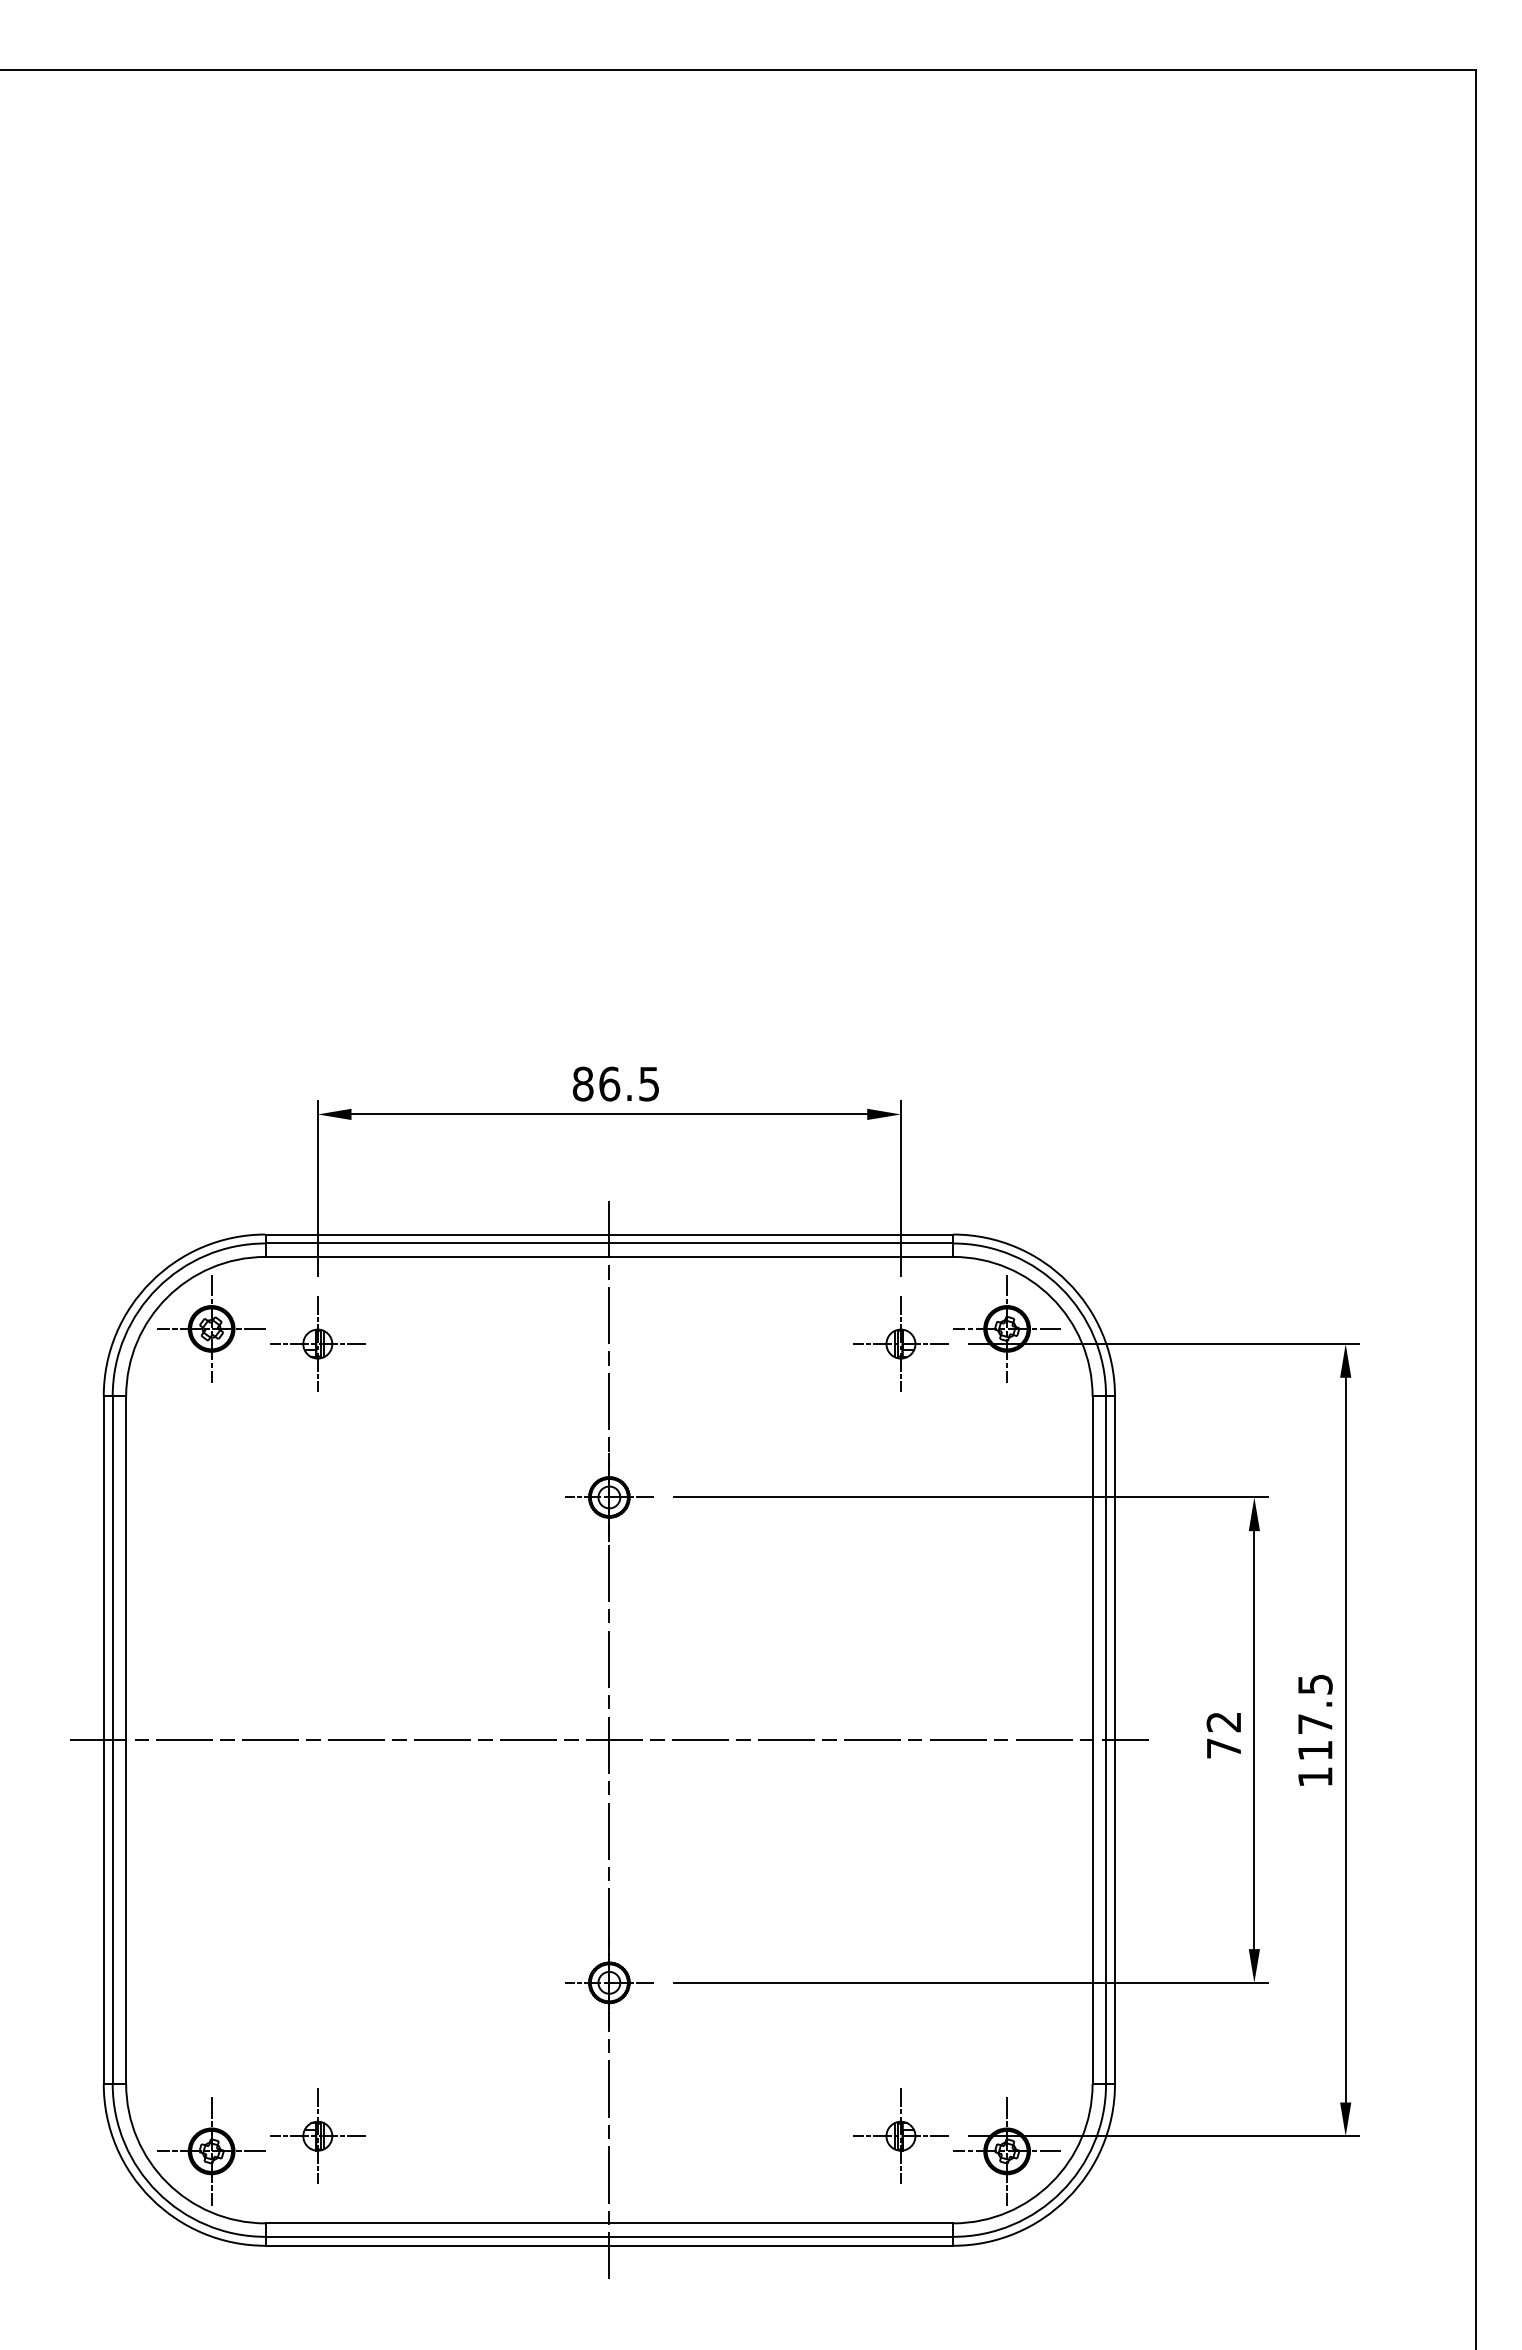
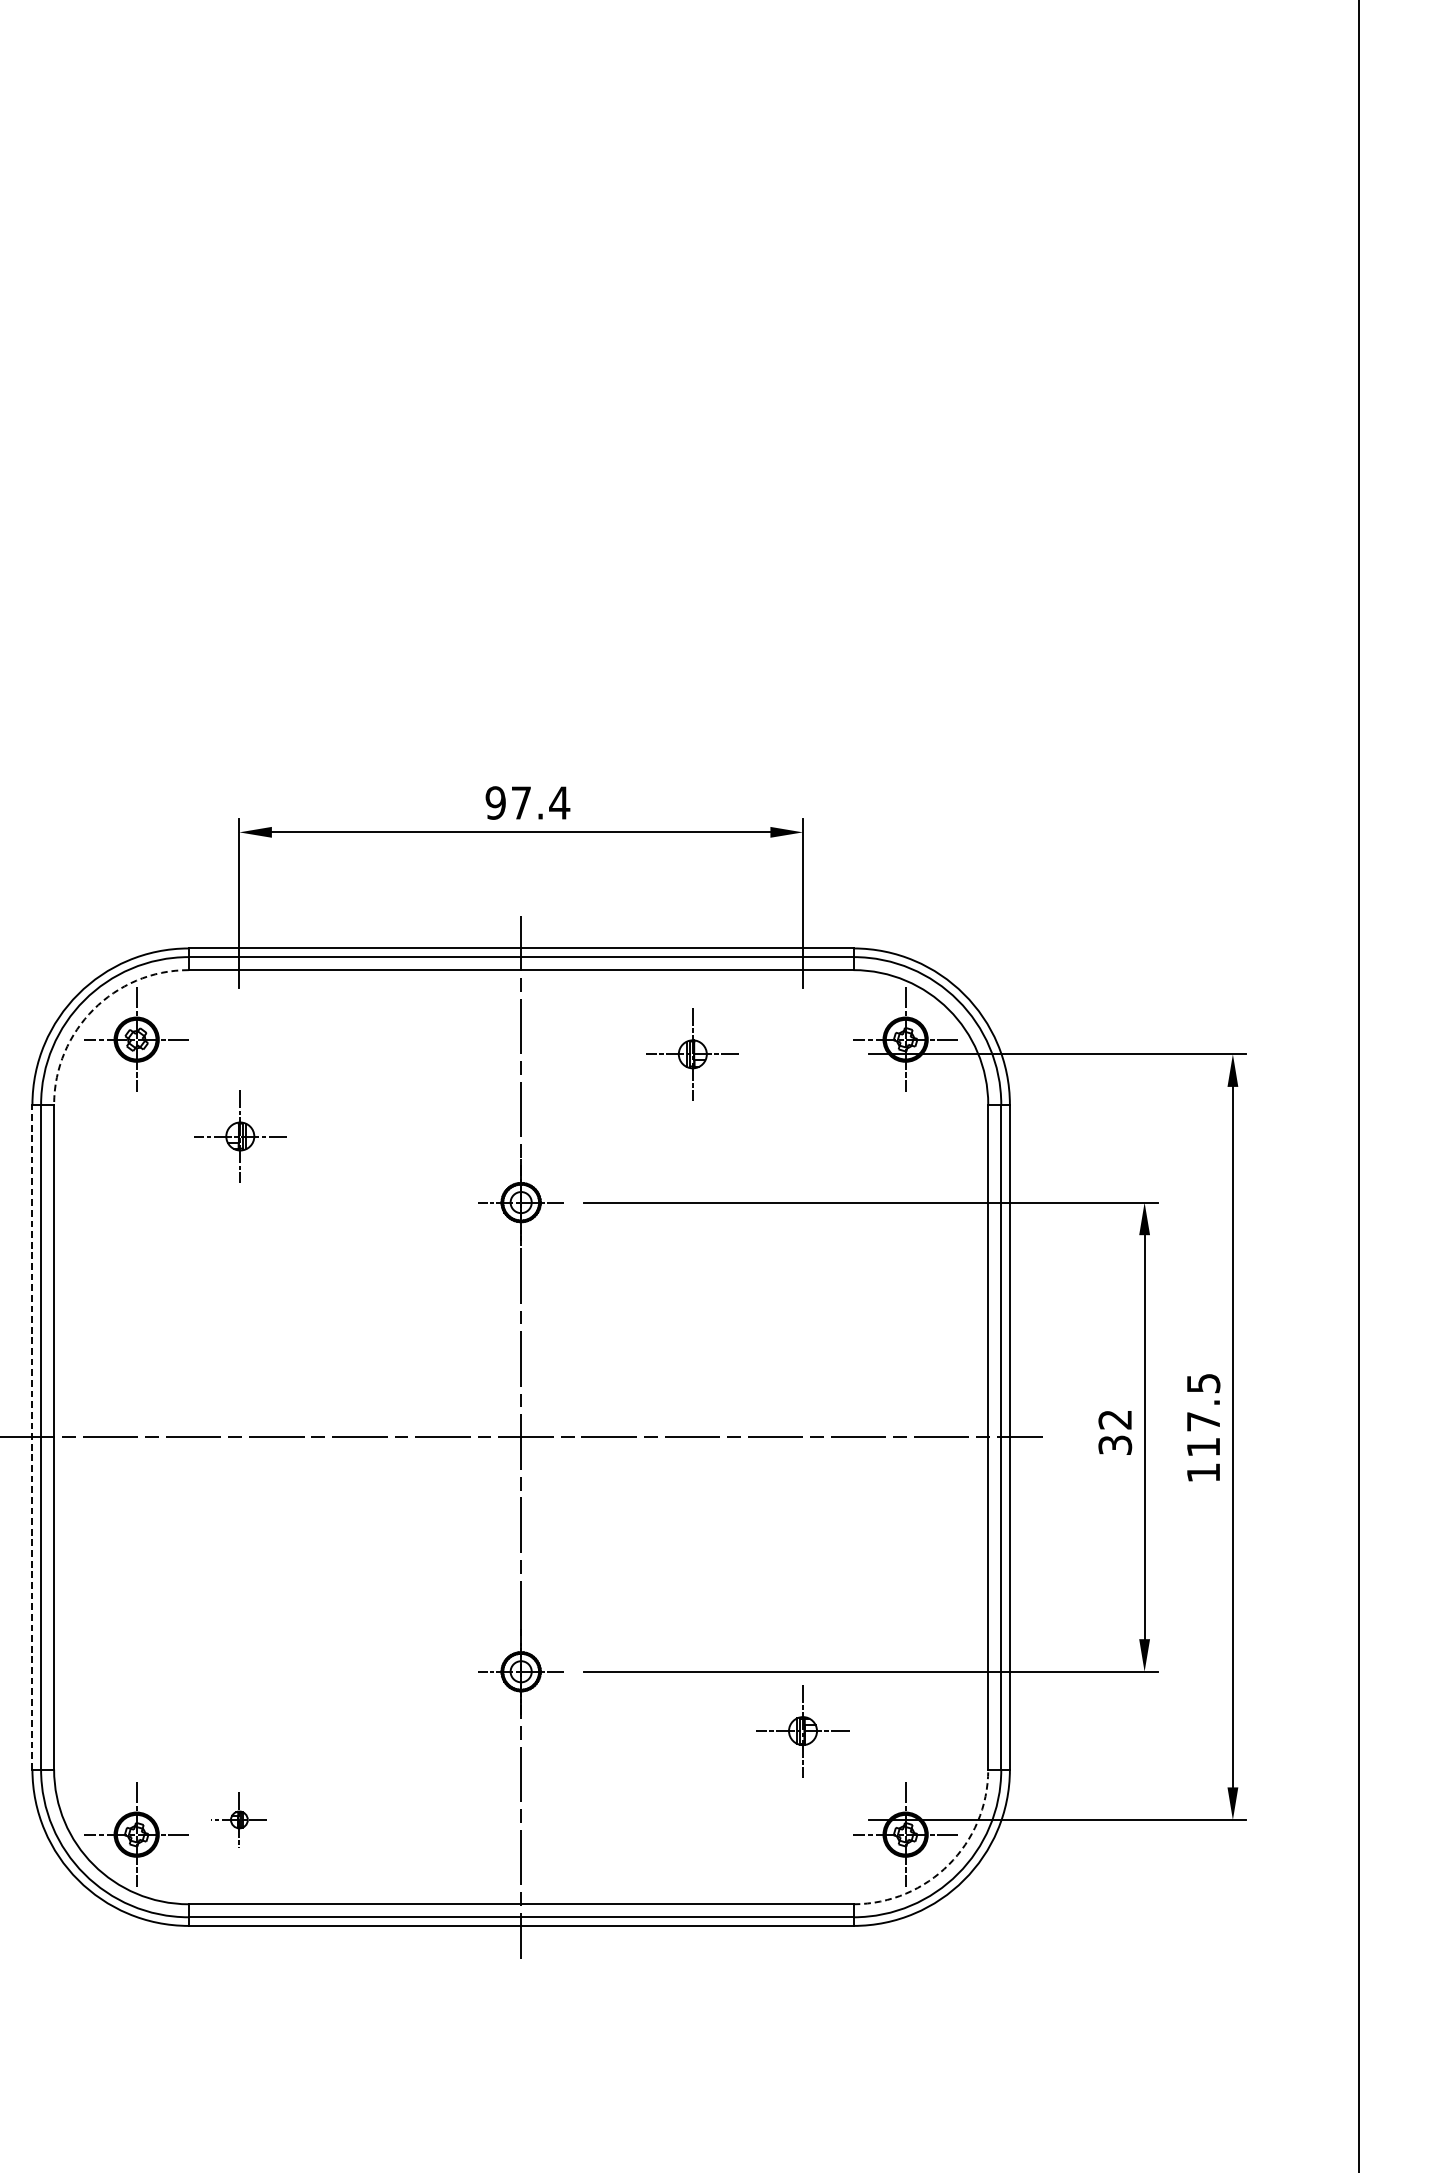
text: (616, 1083) -> (528, 802), 86.5 -> 97.4
arc: (167, 1297) -> (94, 1009), solid -> dashed
part: (317, 1343) -> (240, 1135), moved
part: (900, 1343) -> (692, 1053), moved
line: (103, 1740) -> (32, 1437), solid -> dashed
text: (1223, 1748) -> (1114, 1445), 72 -> 32
part: (317, 2135) -> (239, 1819), size x0.6
part: (900, 2135) -> (802, 1730), moved
arc: (1051, 2182) -> (948, 1864), solid -> dashed

